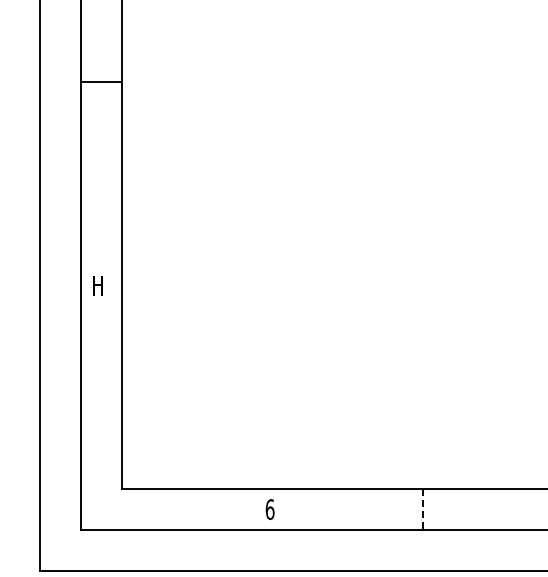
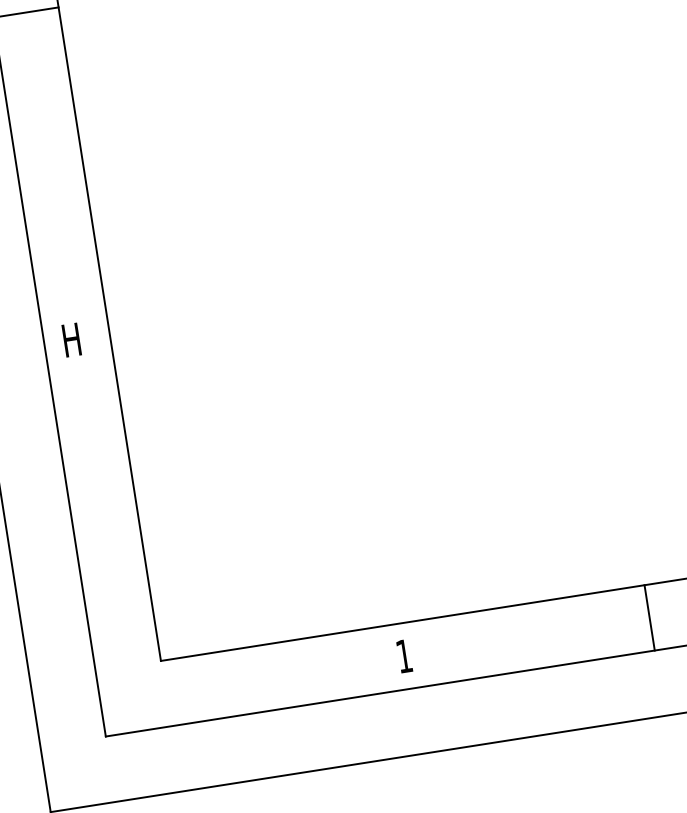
text: (269, 509) -> (403, 656), 6 -> 1
line: (422, 510) -> (649, 619), dashed -> solid

